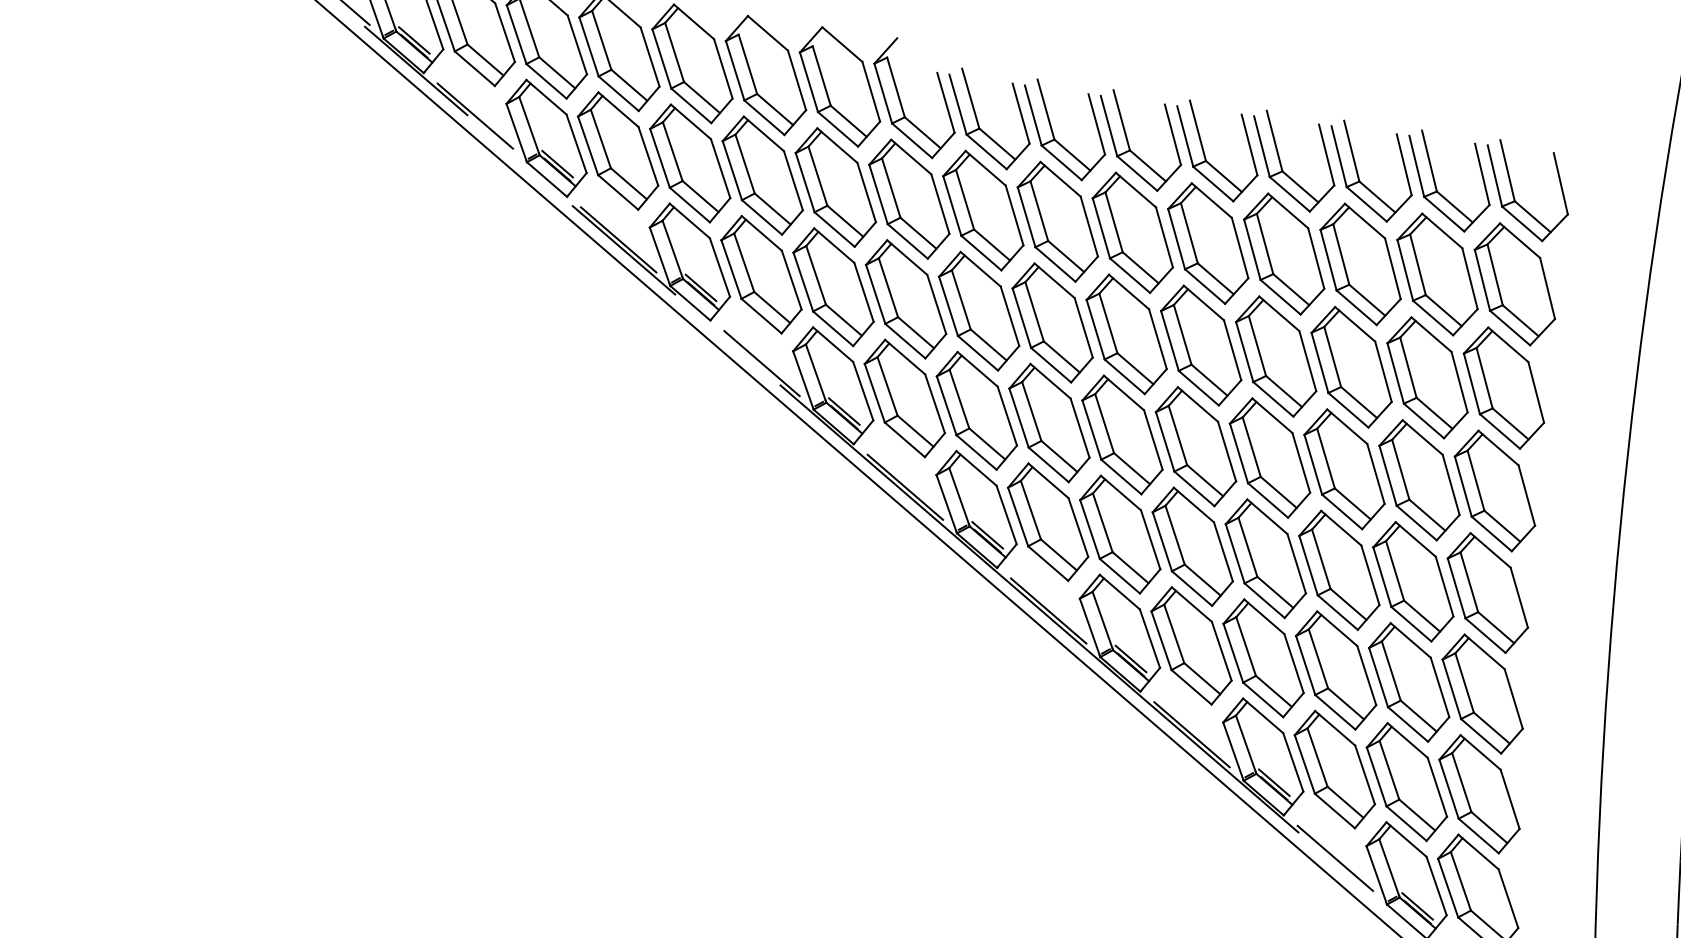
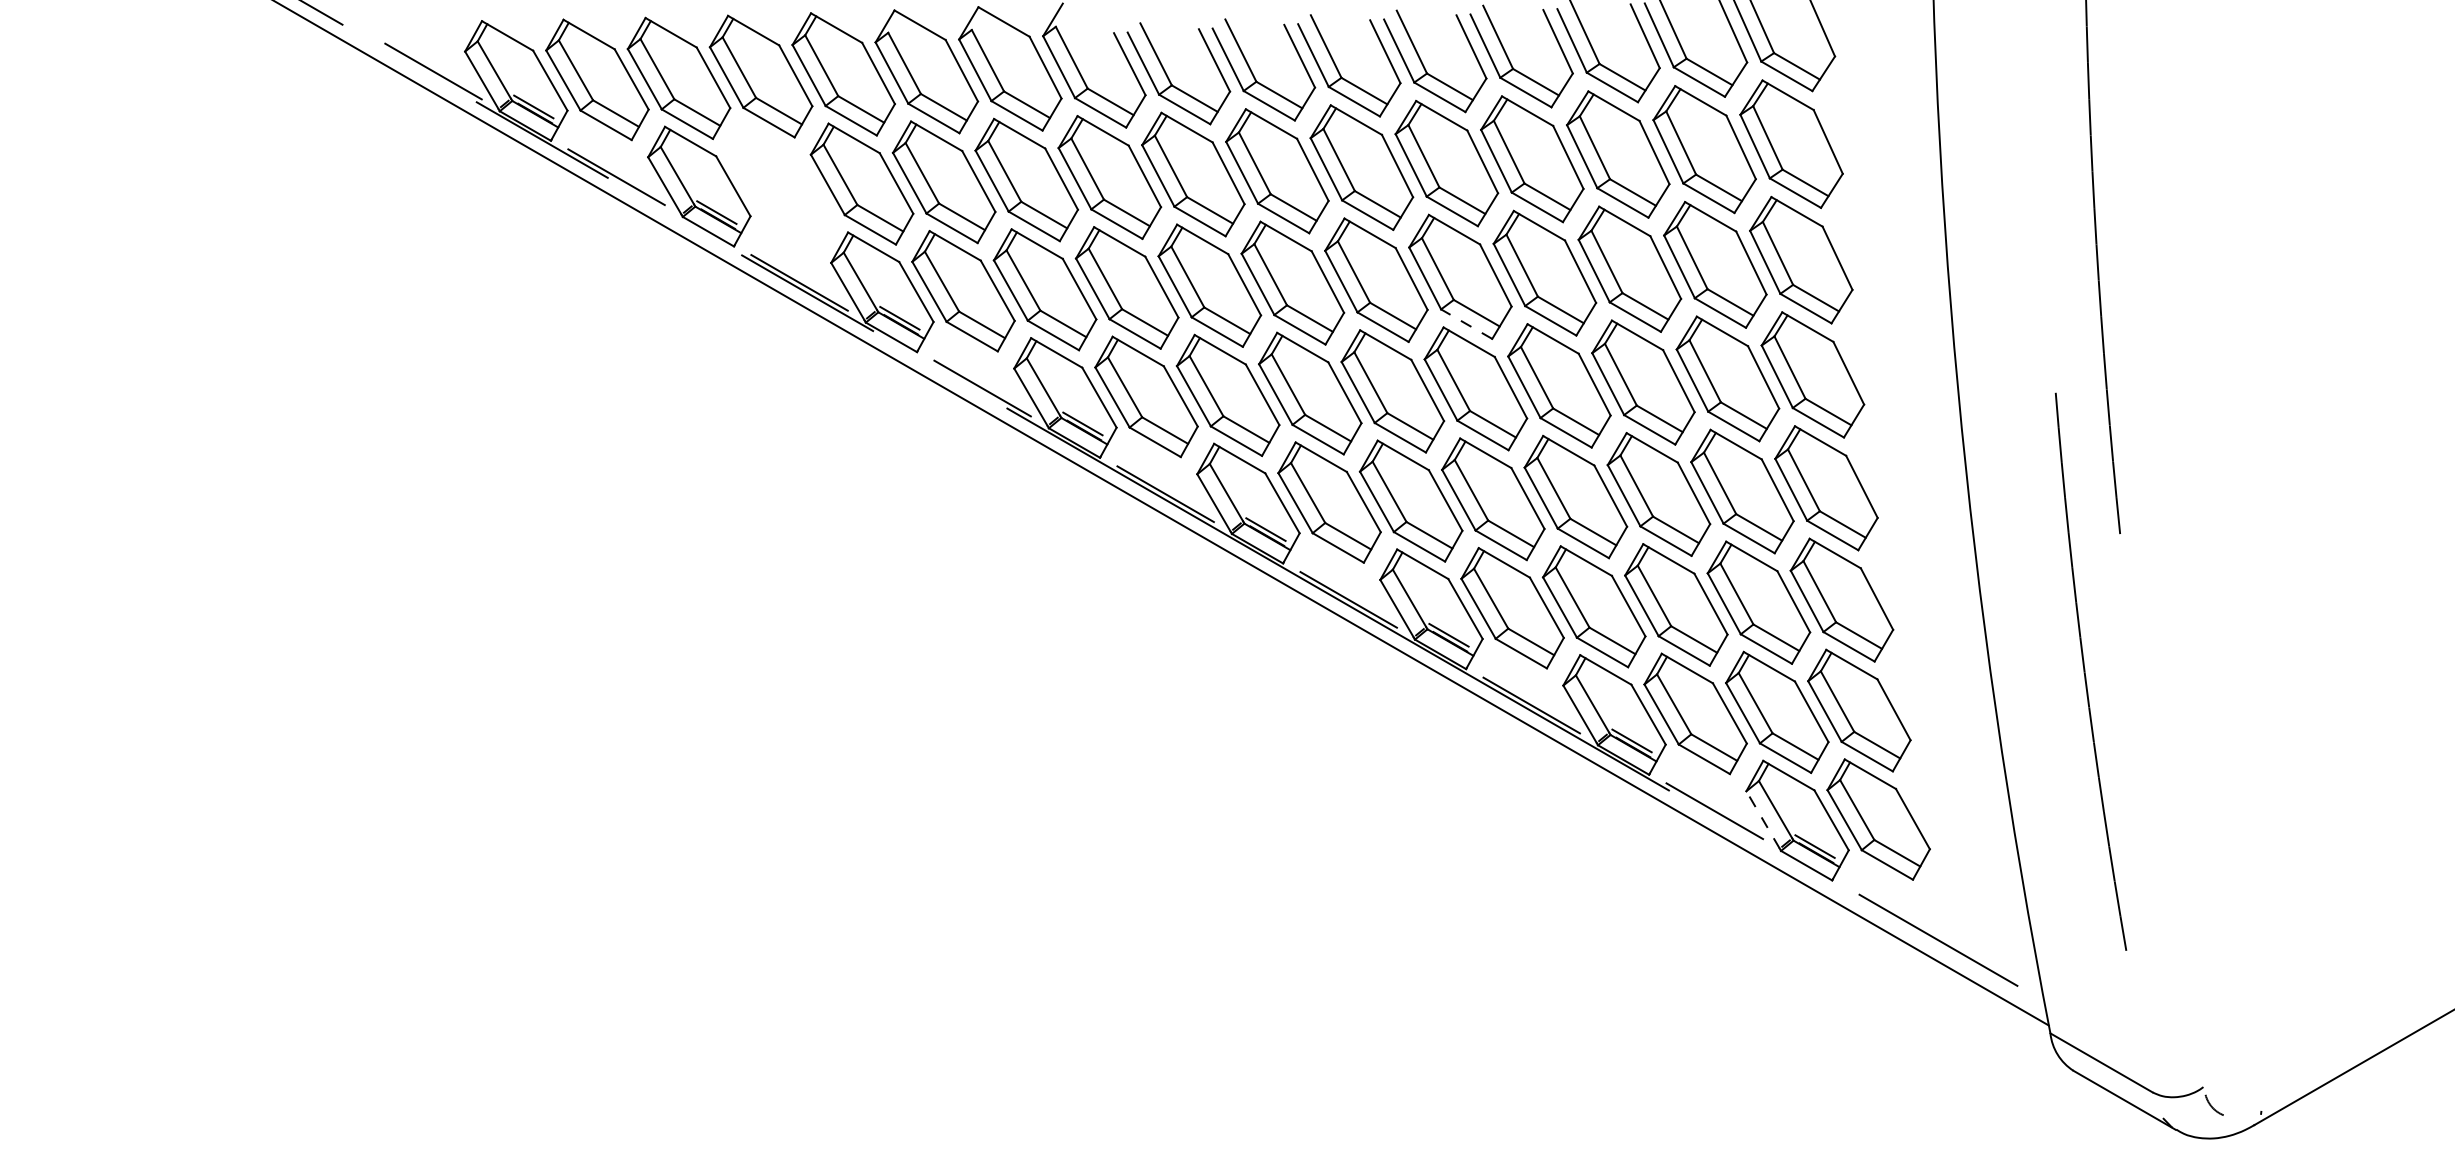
part: (618, 150) -> (780, 185), removed
line: (1198, 388) -> (1466, 324), solid -> dashed
line: (1375, 873) -> (1762, 819), solid -> dashed

